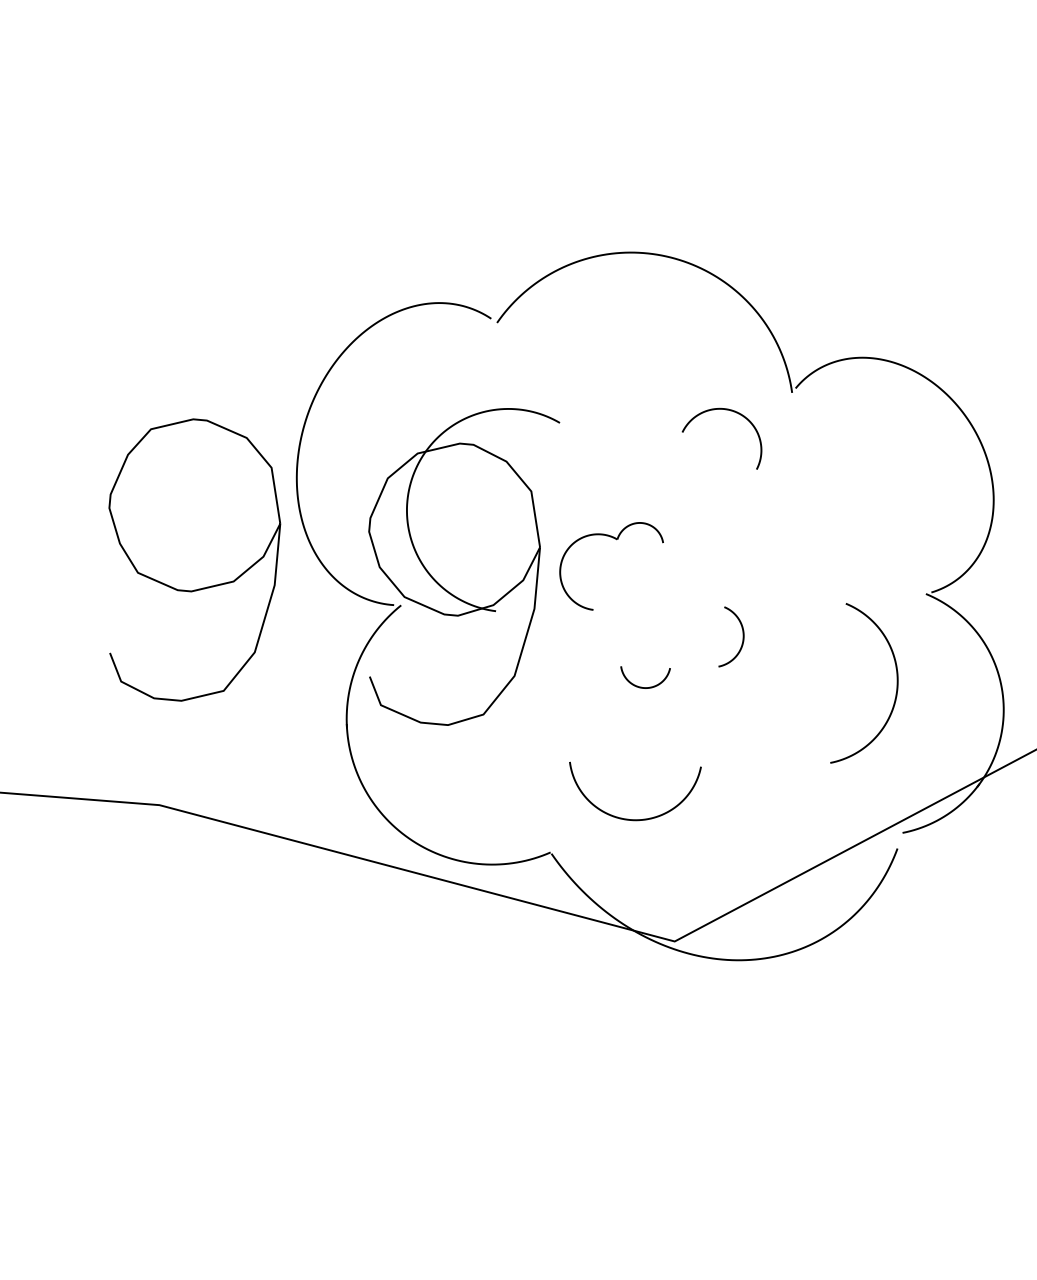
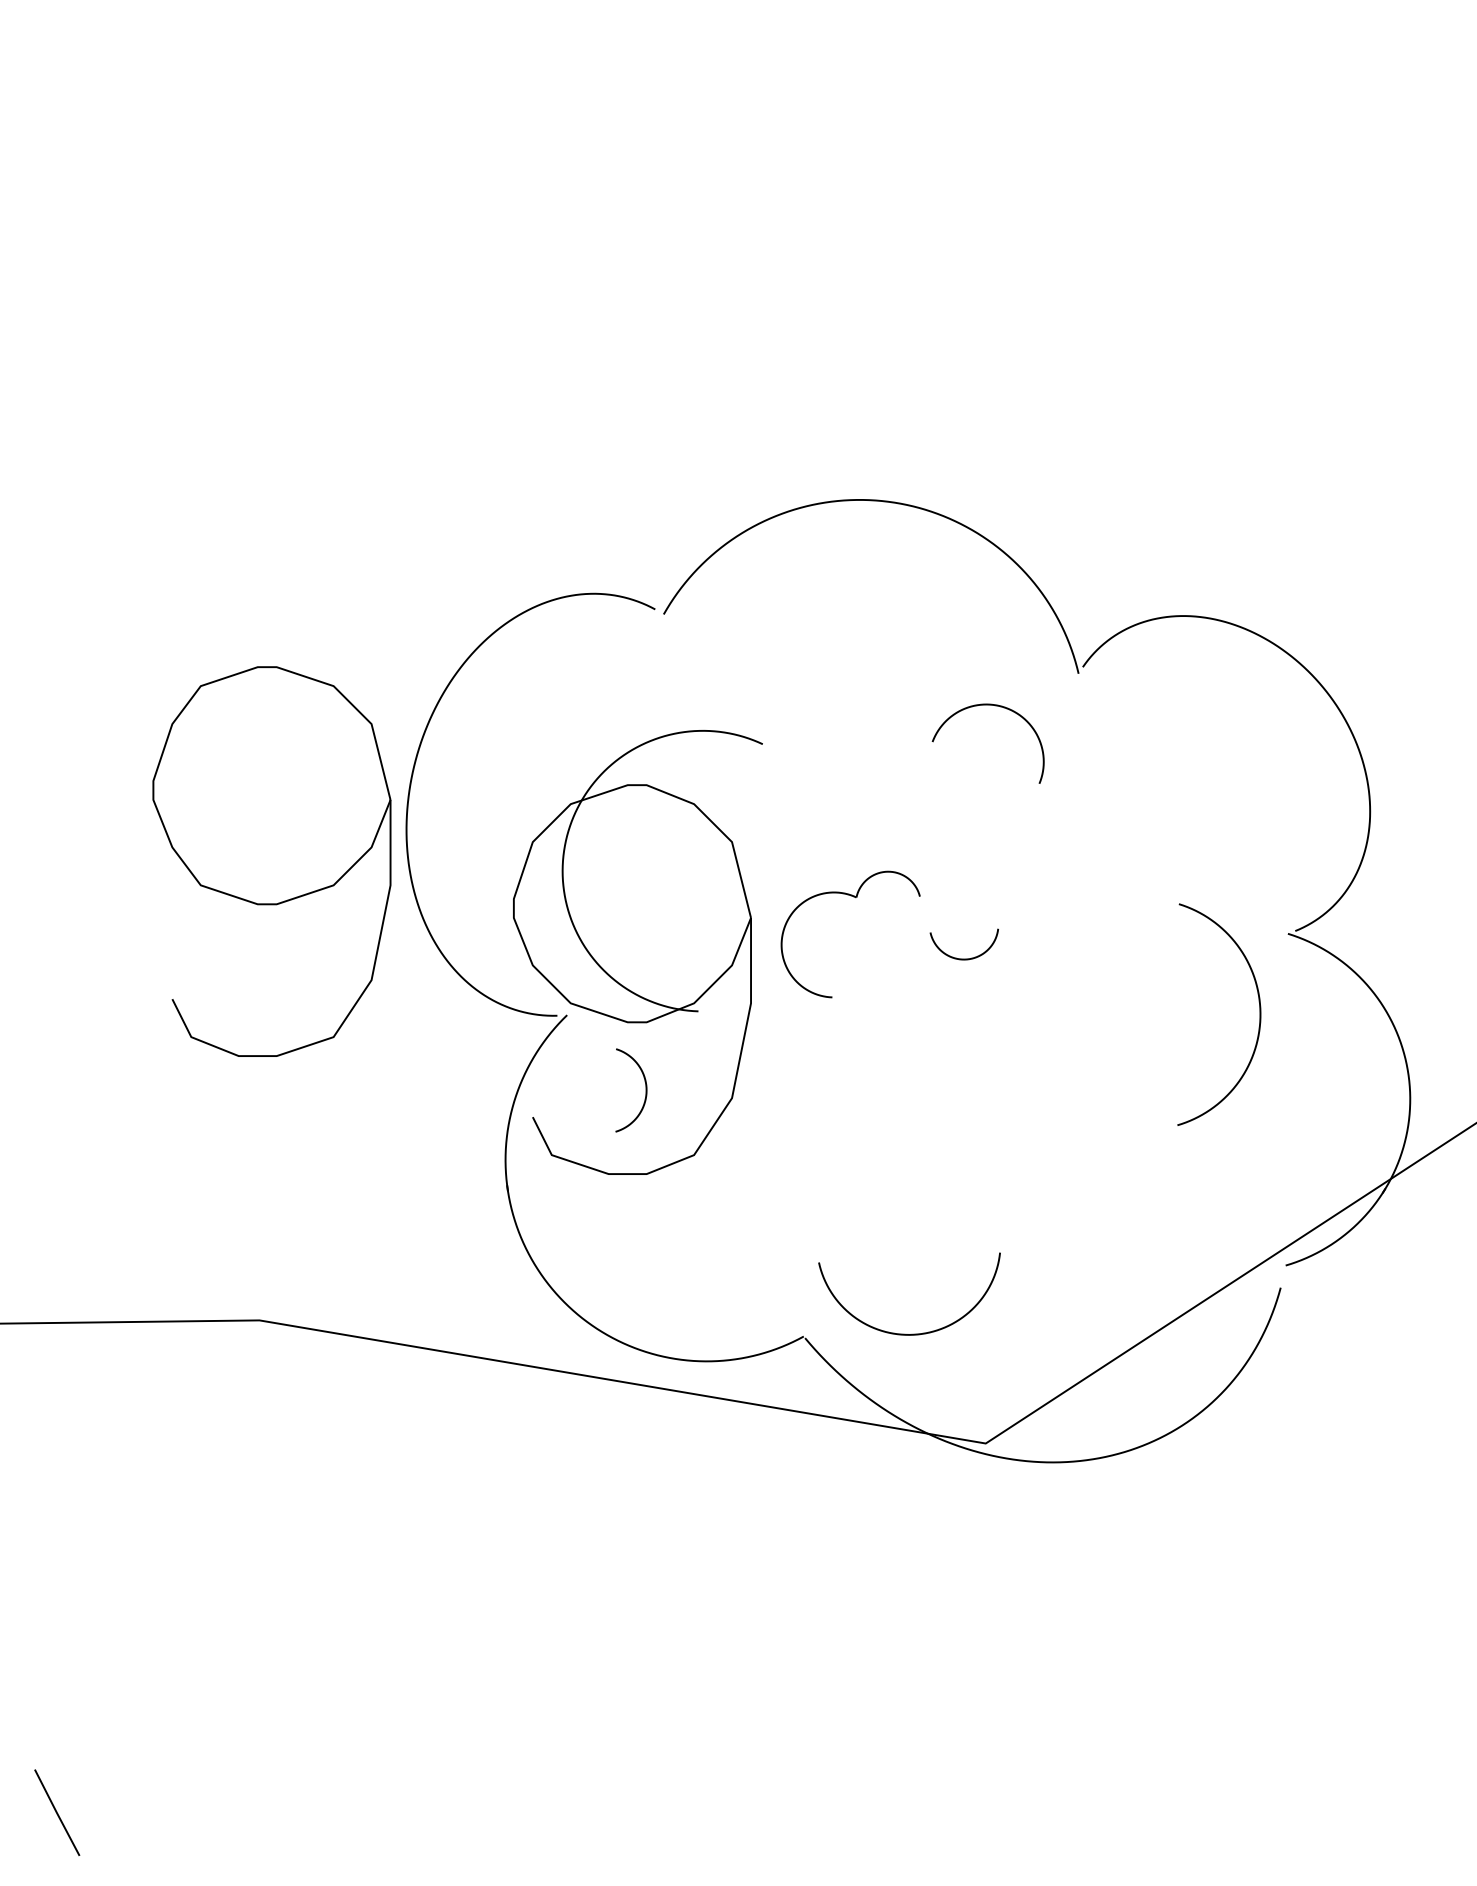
part: (190, 560) -> (271, 861), moved
curve: (742, 638) -> (645, 1090), moved
curve: (643, 687) -> (963, 958), moved
curve: (896, 688) -> (1259, 1014), moved
curve: (632, 819) -> (912, 1333), moved

